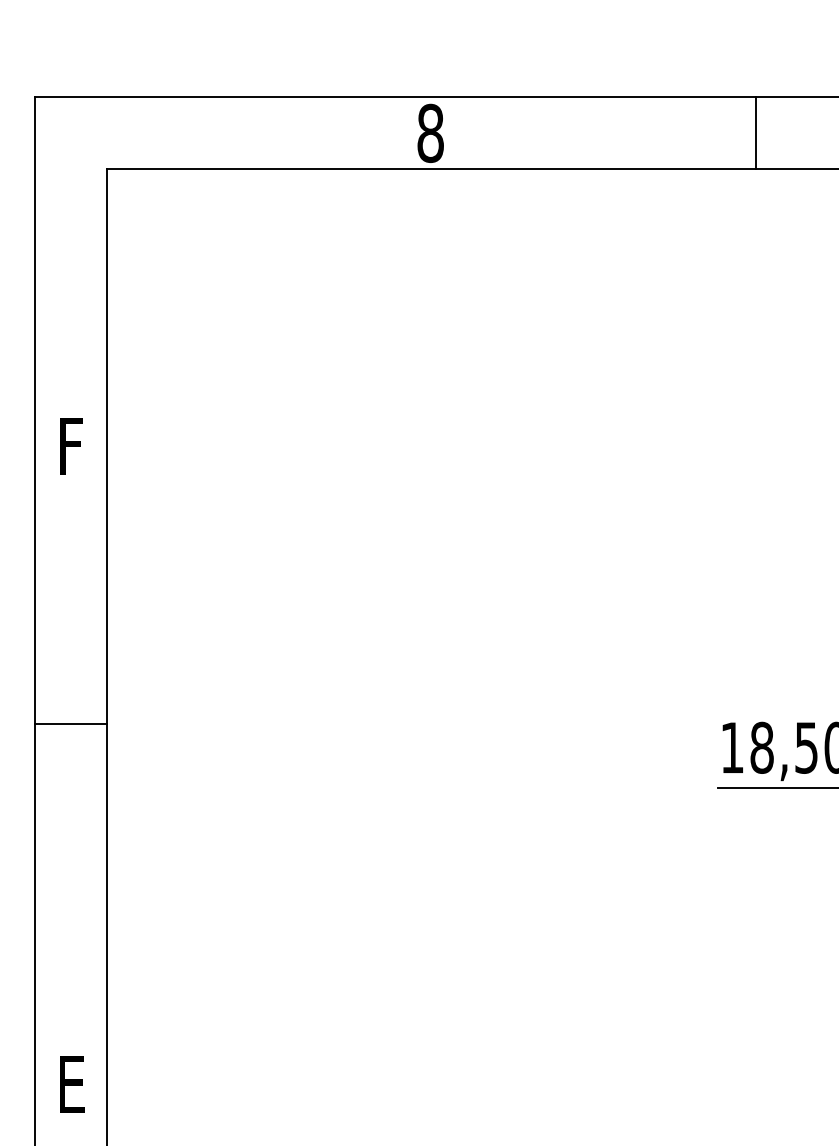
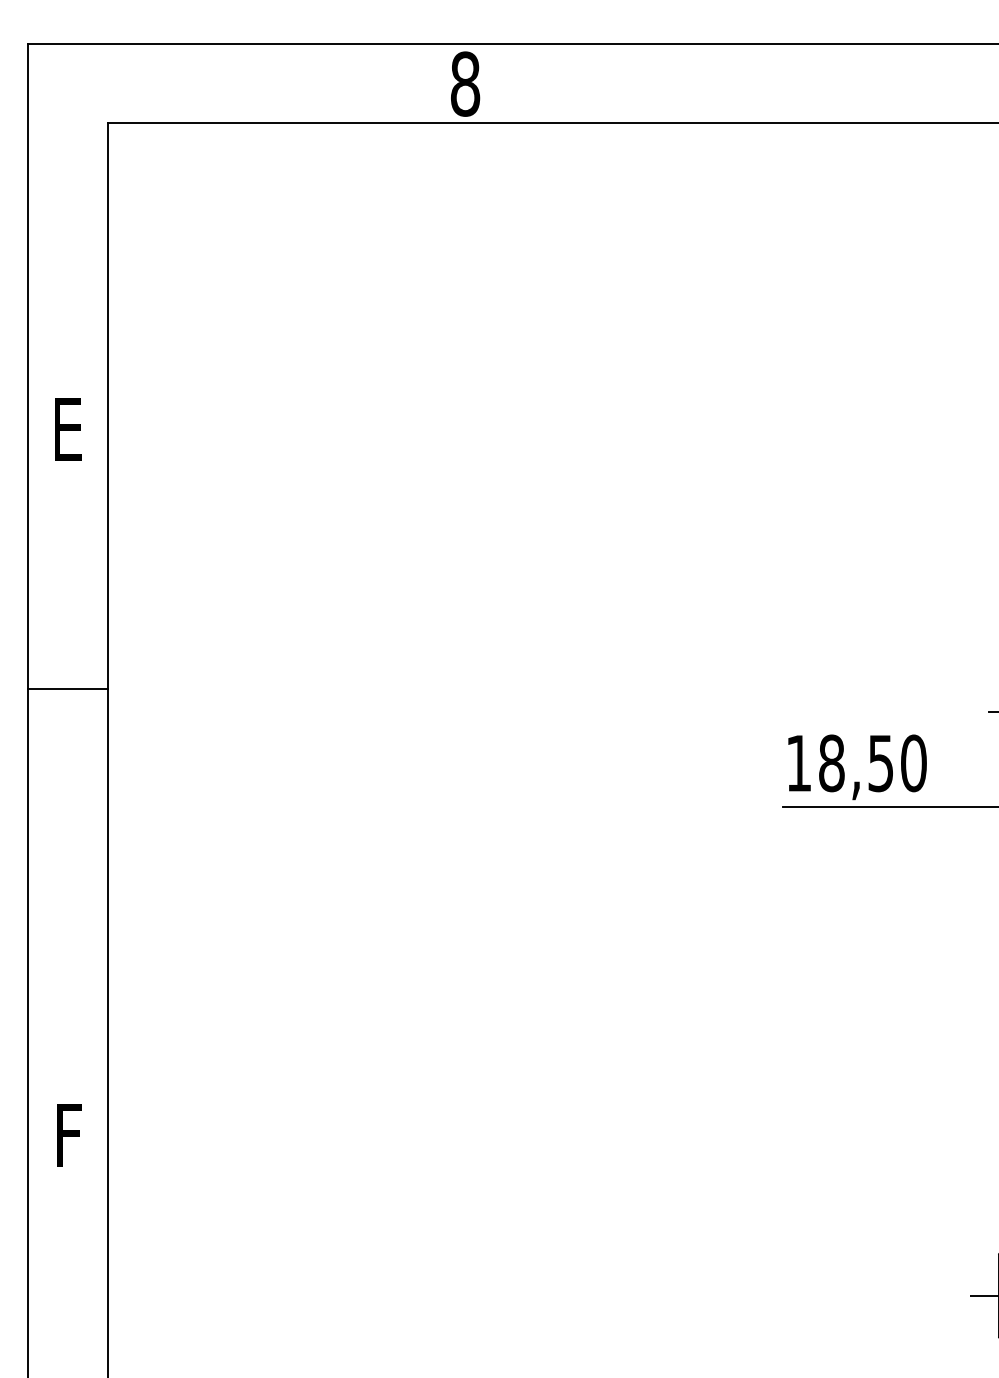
line: (755, 132) -> (824, 83), removed
text: (71, 445) -> (68, 429), F -> E
line: (70, 723) -> (67, 688), moved
text: (71, 1084) -> (68, 1135), E -> F

